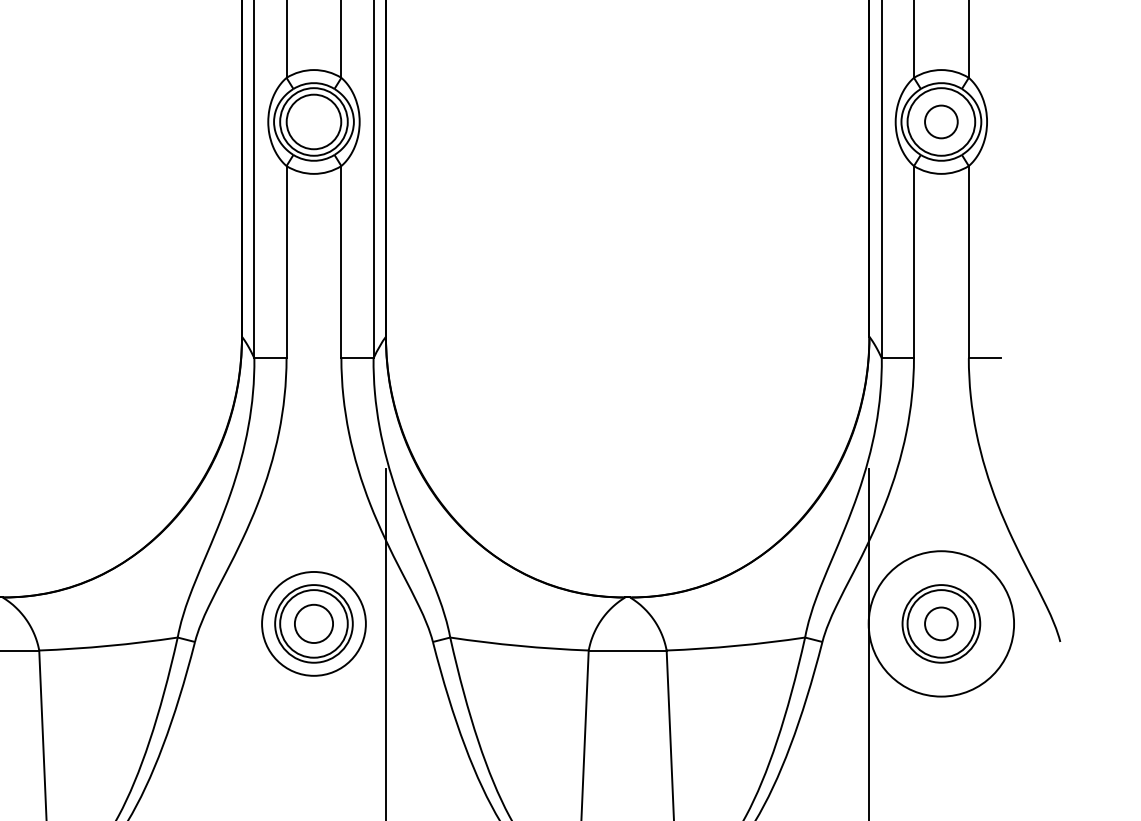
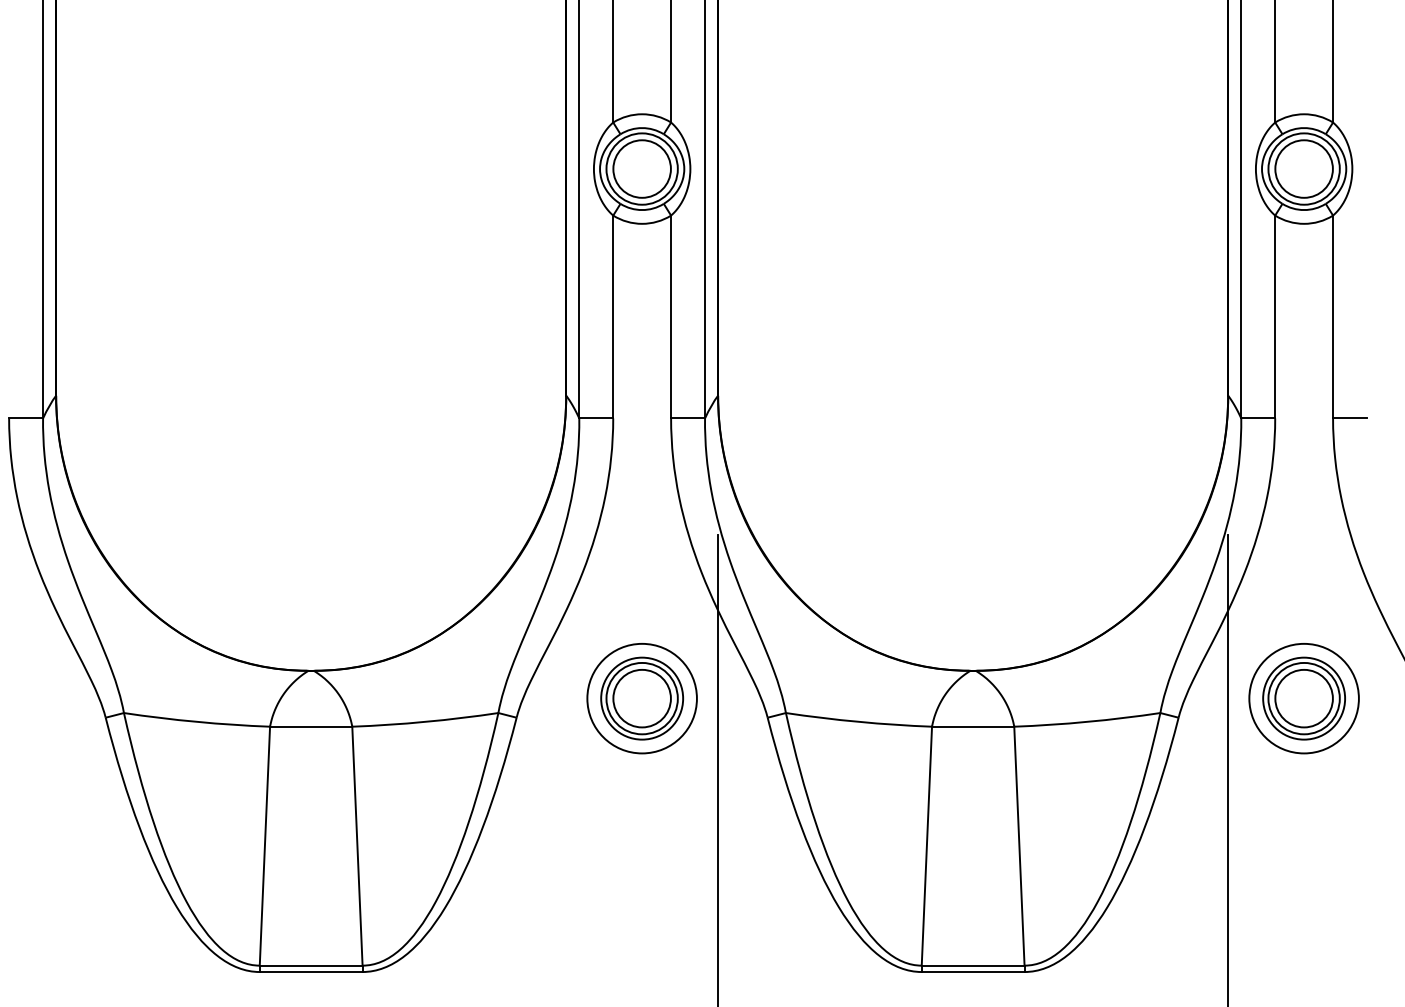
circle: (940, 121) -> (1303, 168), size x1.67
circle: (313, 623) -> (641, 698), size x1.43
circle: (940, 623) -> (1303, 698), size x0.71
circle: (940, 623) -> (1303, 698), size x1.67

